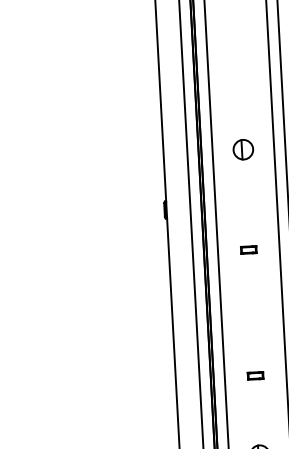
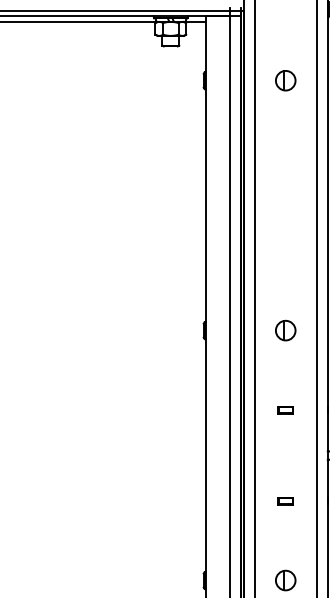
part: (243, 149) -> (285, 330), moved
part: (248, 250) -> (285, 410), moved

